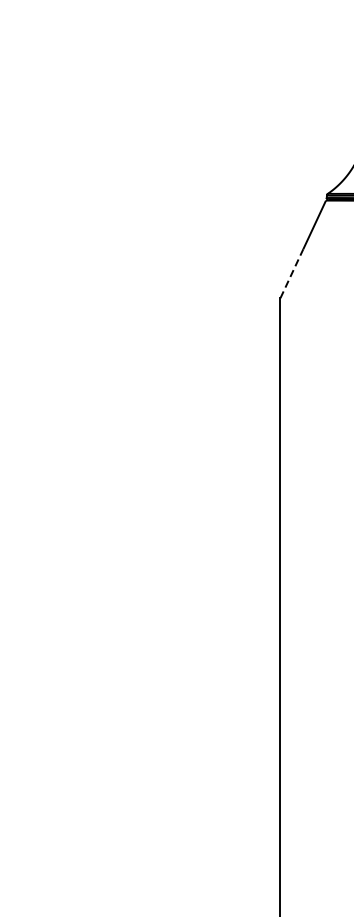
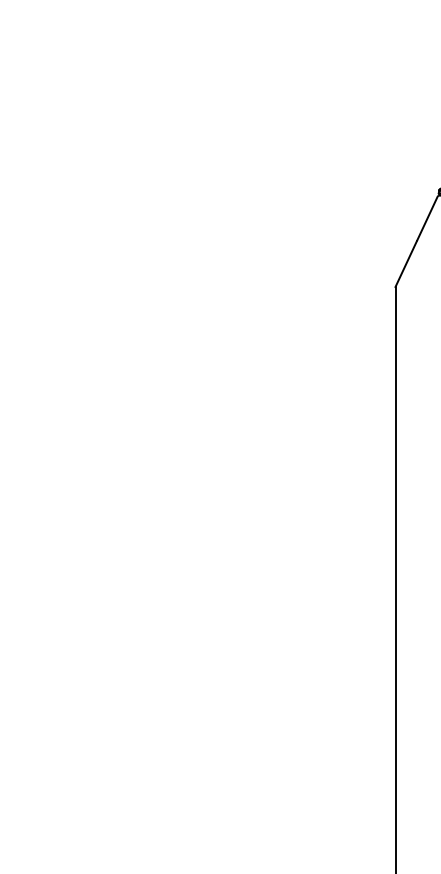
line: (292, 273) -> (406, 263), dashed -> solid

